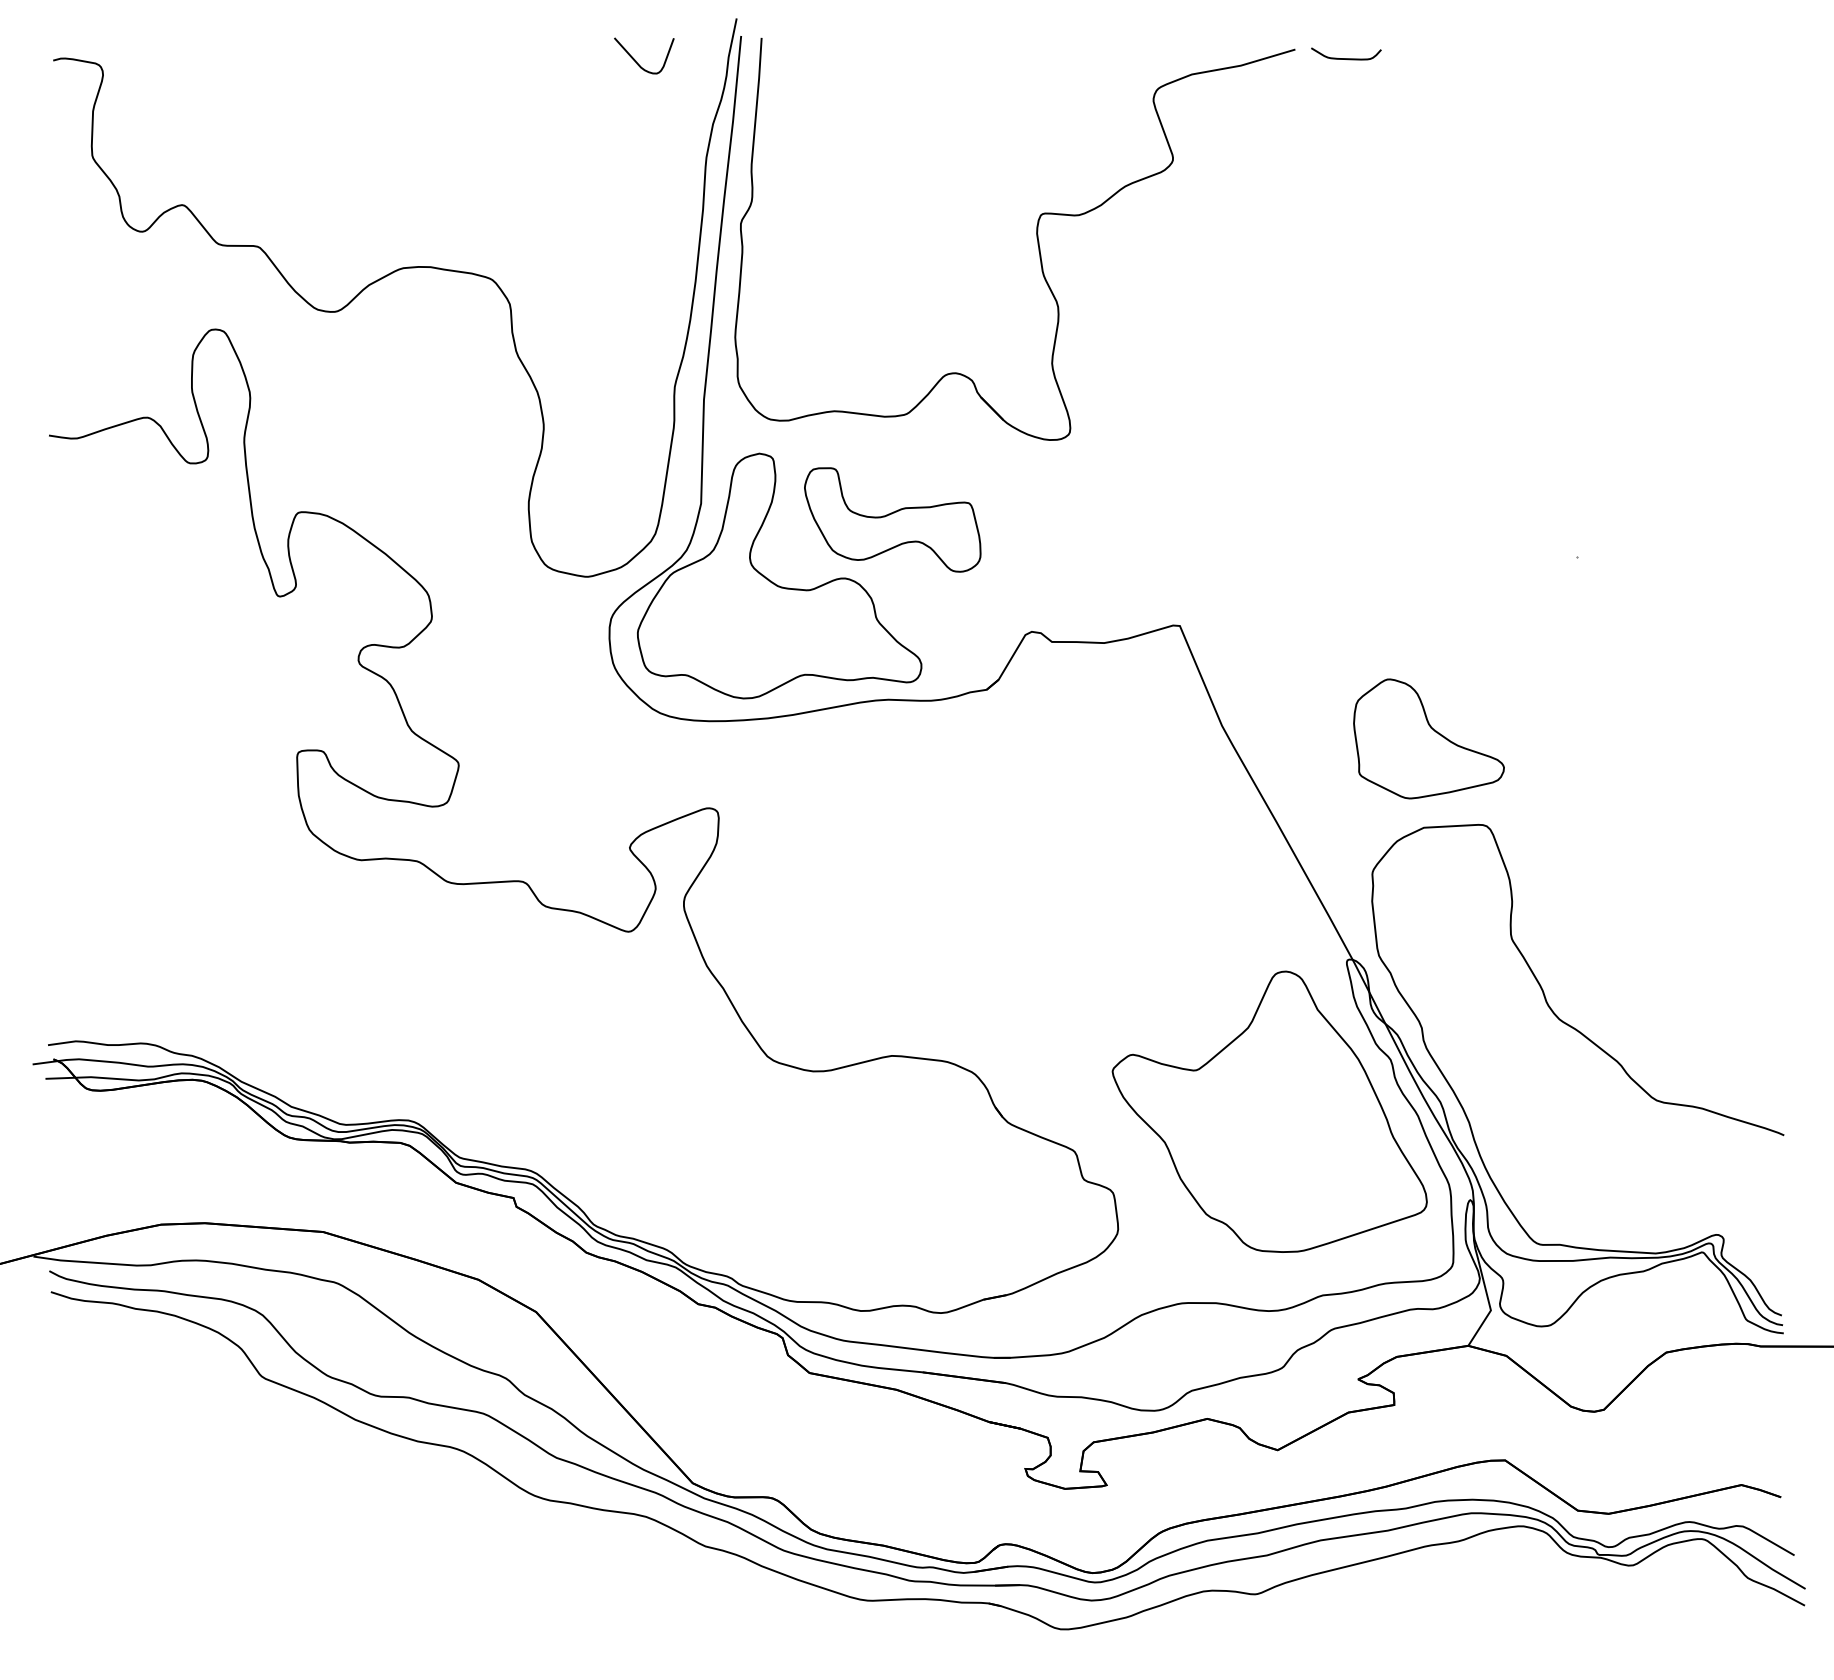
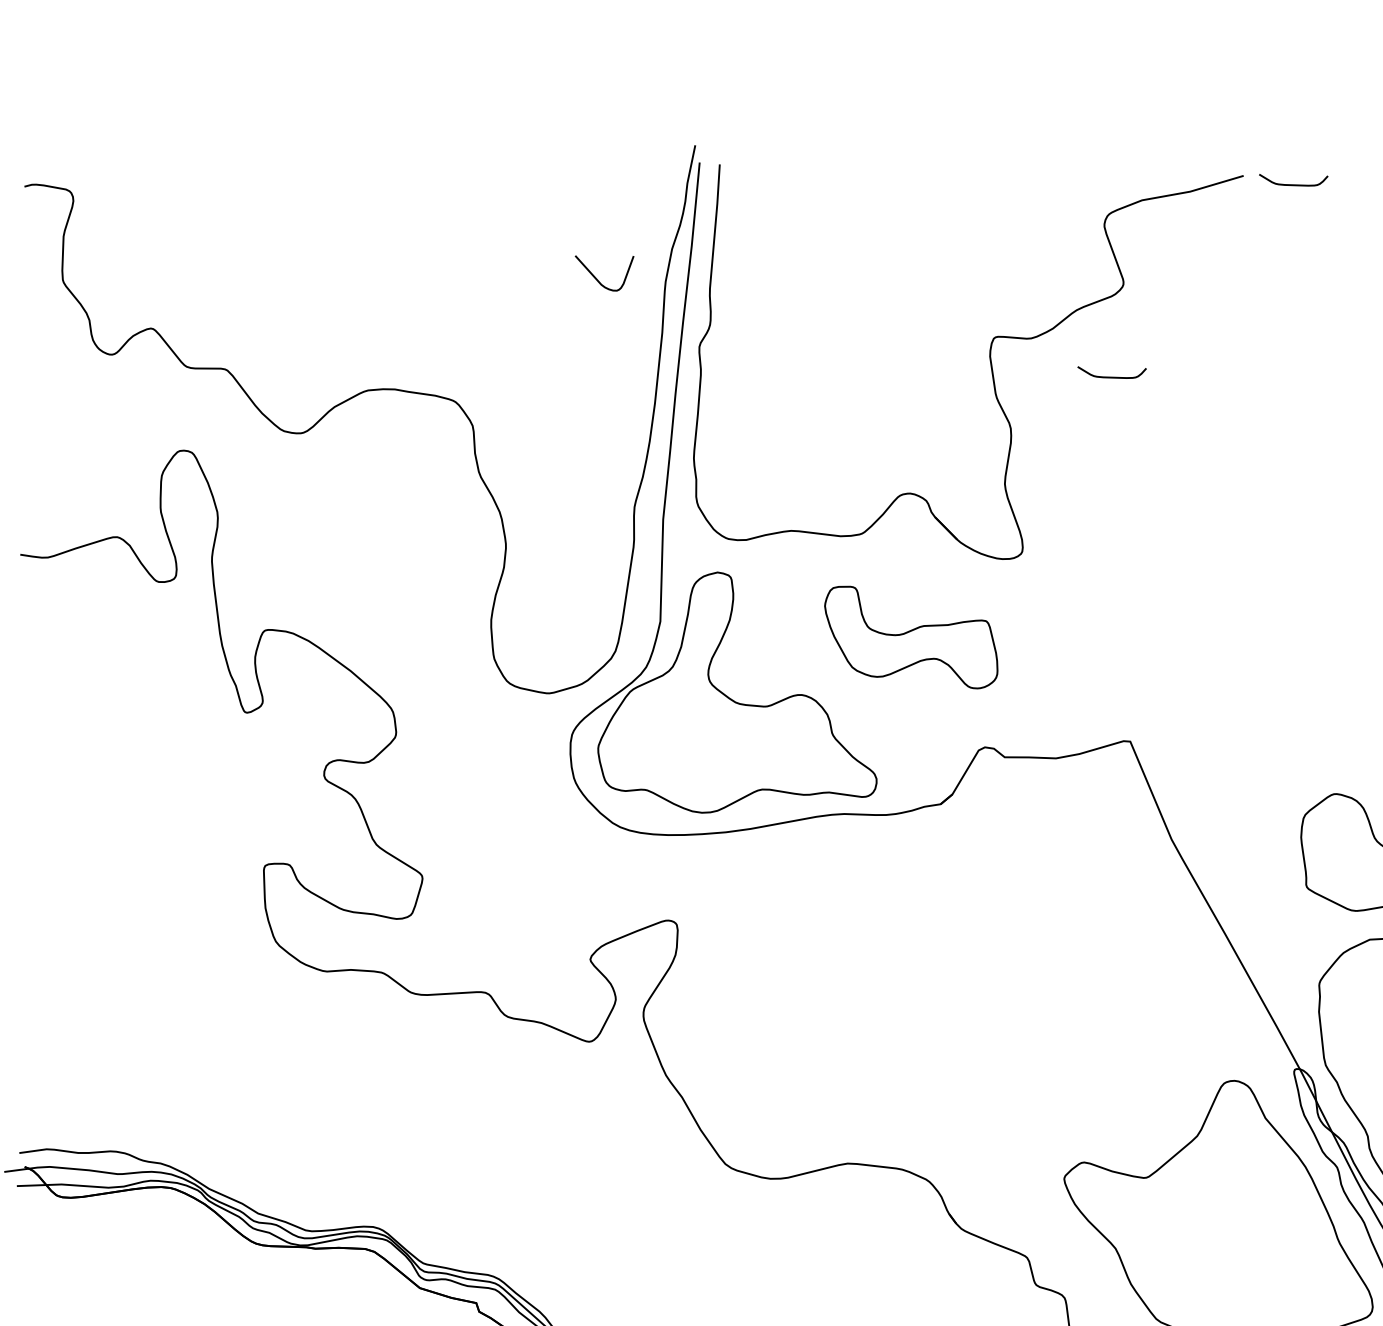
curve: (636, 60) -> (596, 277), moved
curve: (1161, 254) -> (1112, 377), added
part: (892, 519) -> (911, 637), moved

